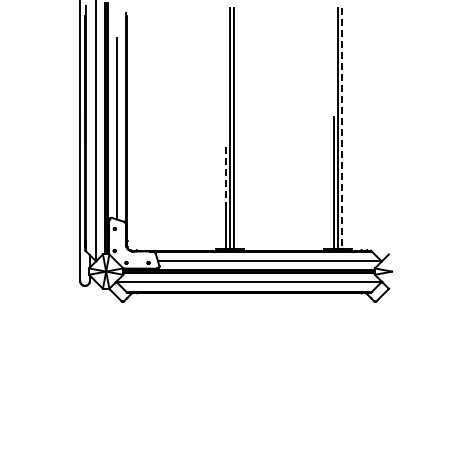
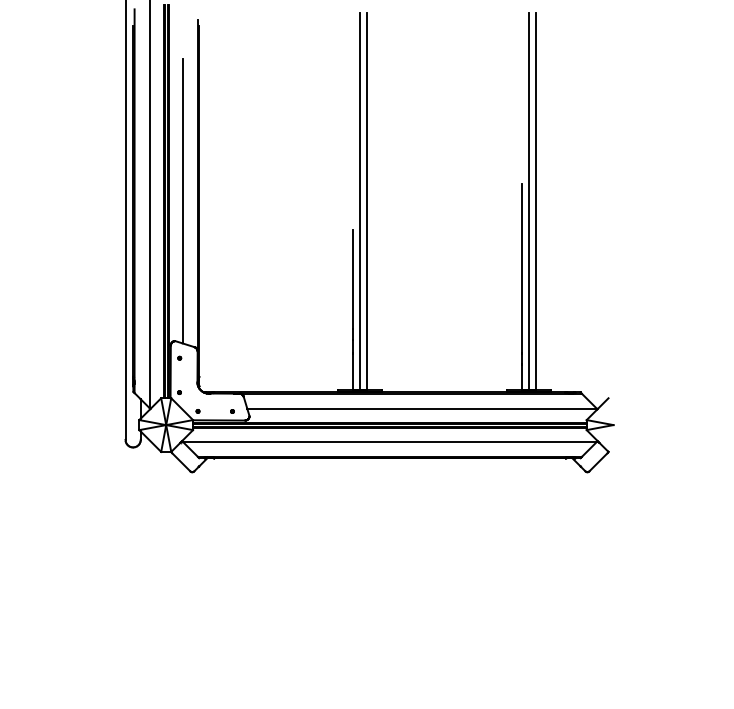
line: (342, 129) -> (535, 202), dashed -> solid
line: (225, 178) -> (352, 279), dashed -> solid

